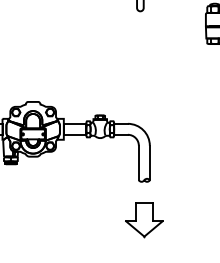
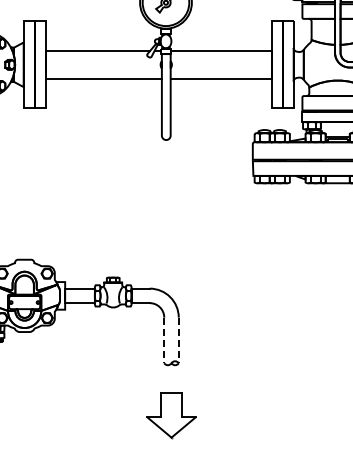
line: (139, 163) -> (164, 340), solid -> dashed
line: (149, 163) -> (178, 340), solid -> dashed

